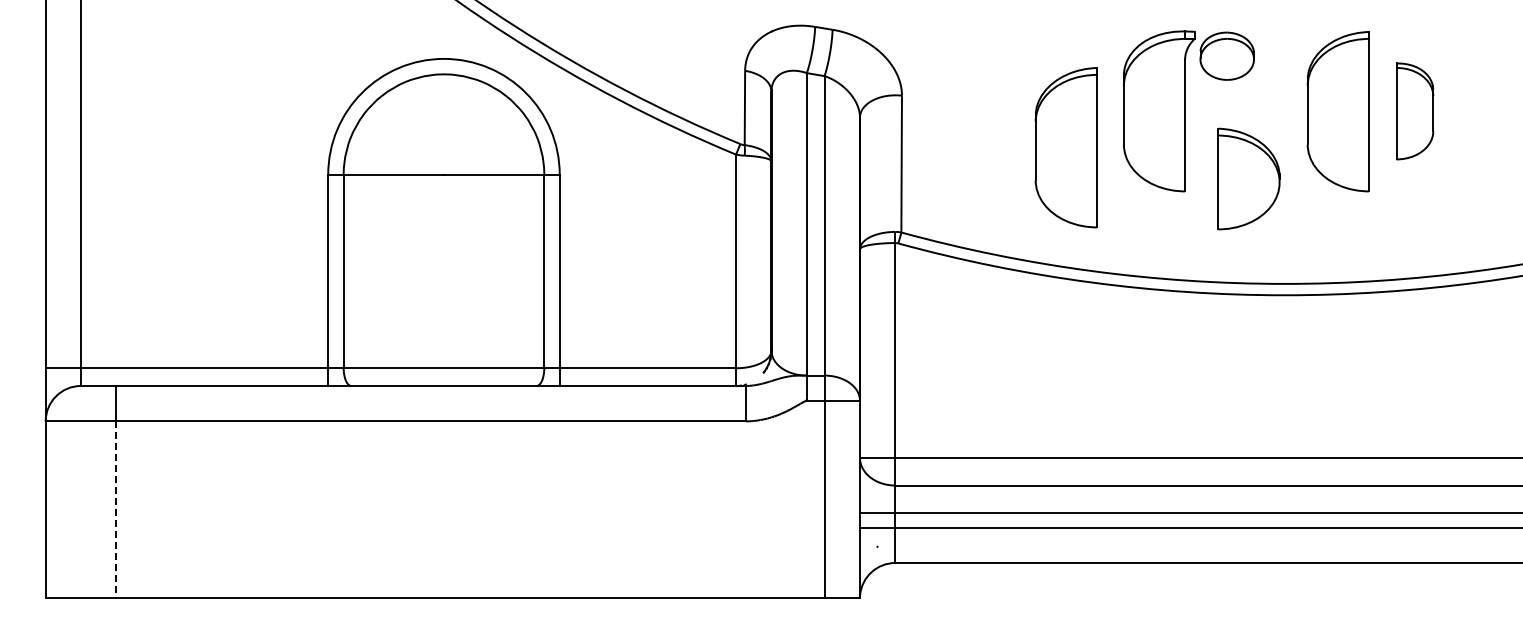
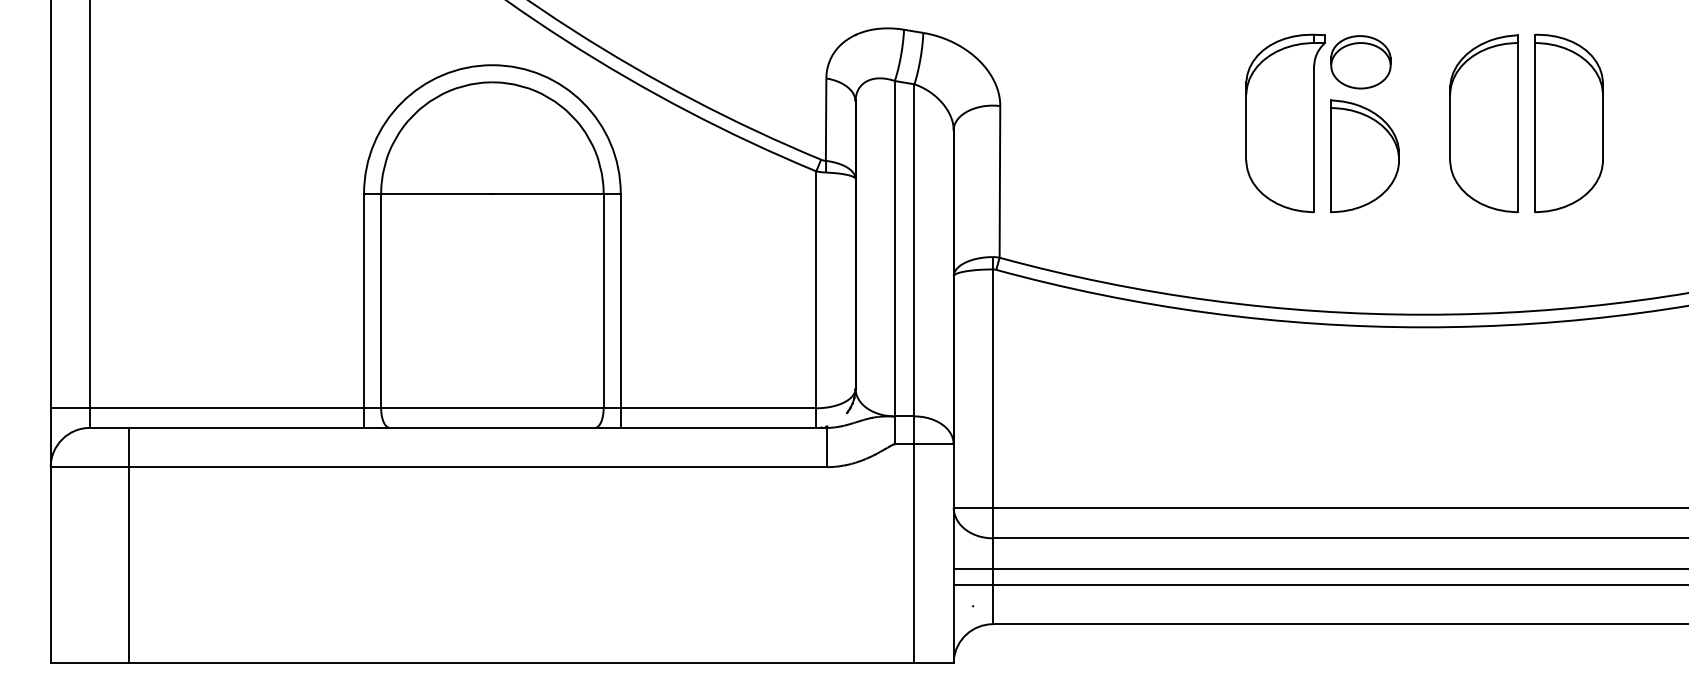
part: (1414, 111) -> (1568, 123), size x1.67
part: (1065, 147) -> (1181, 163), removed
part: (1248, 178) -> (1364, 155), moved
line: (116, 509) -> (129, 564), dashed -> solid

